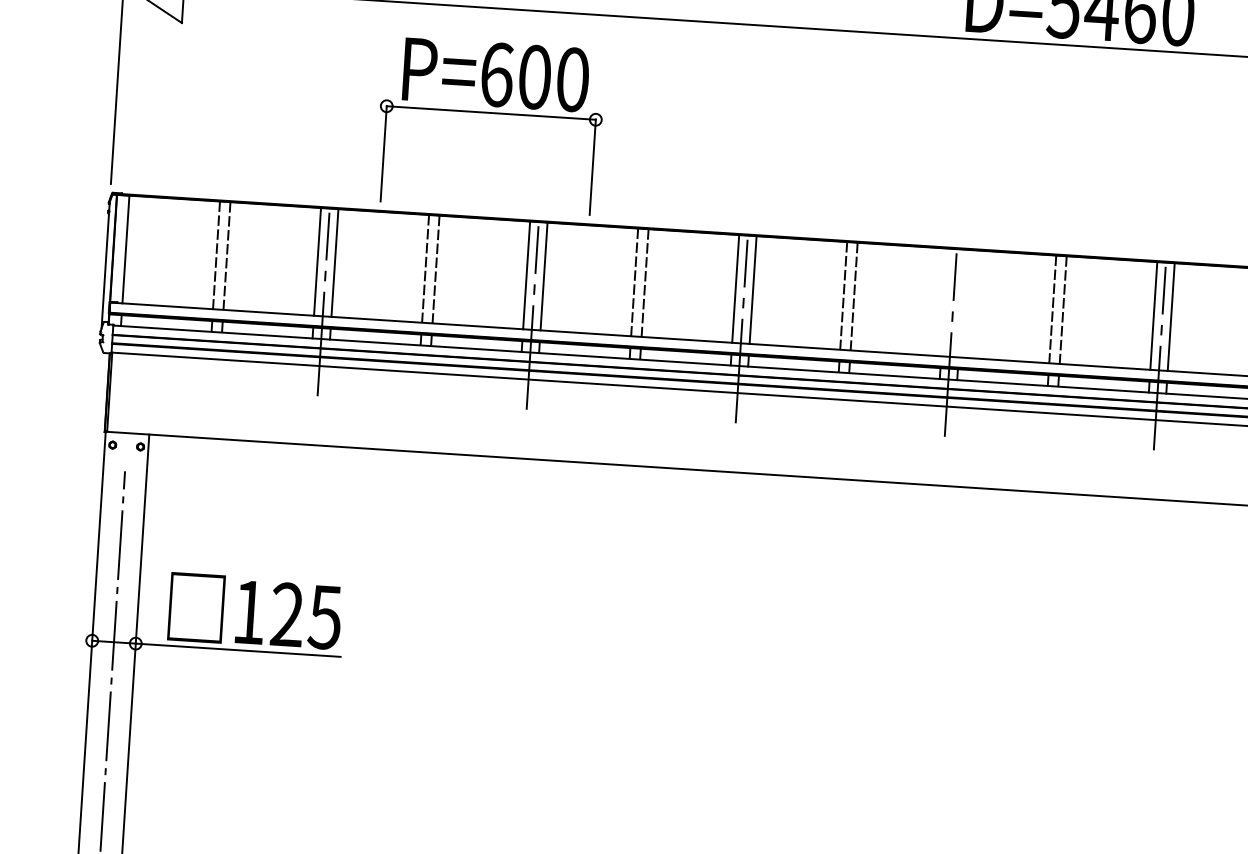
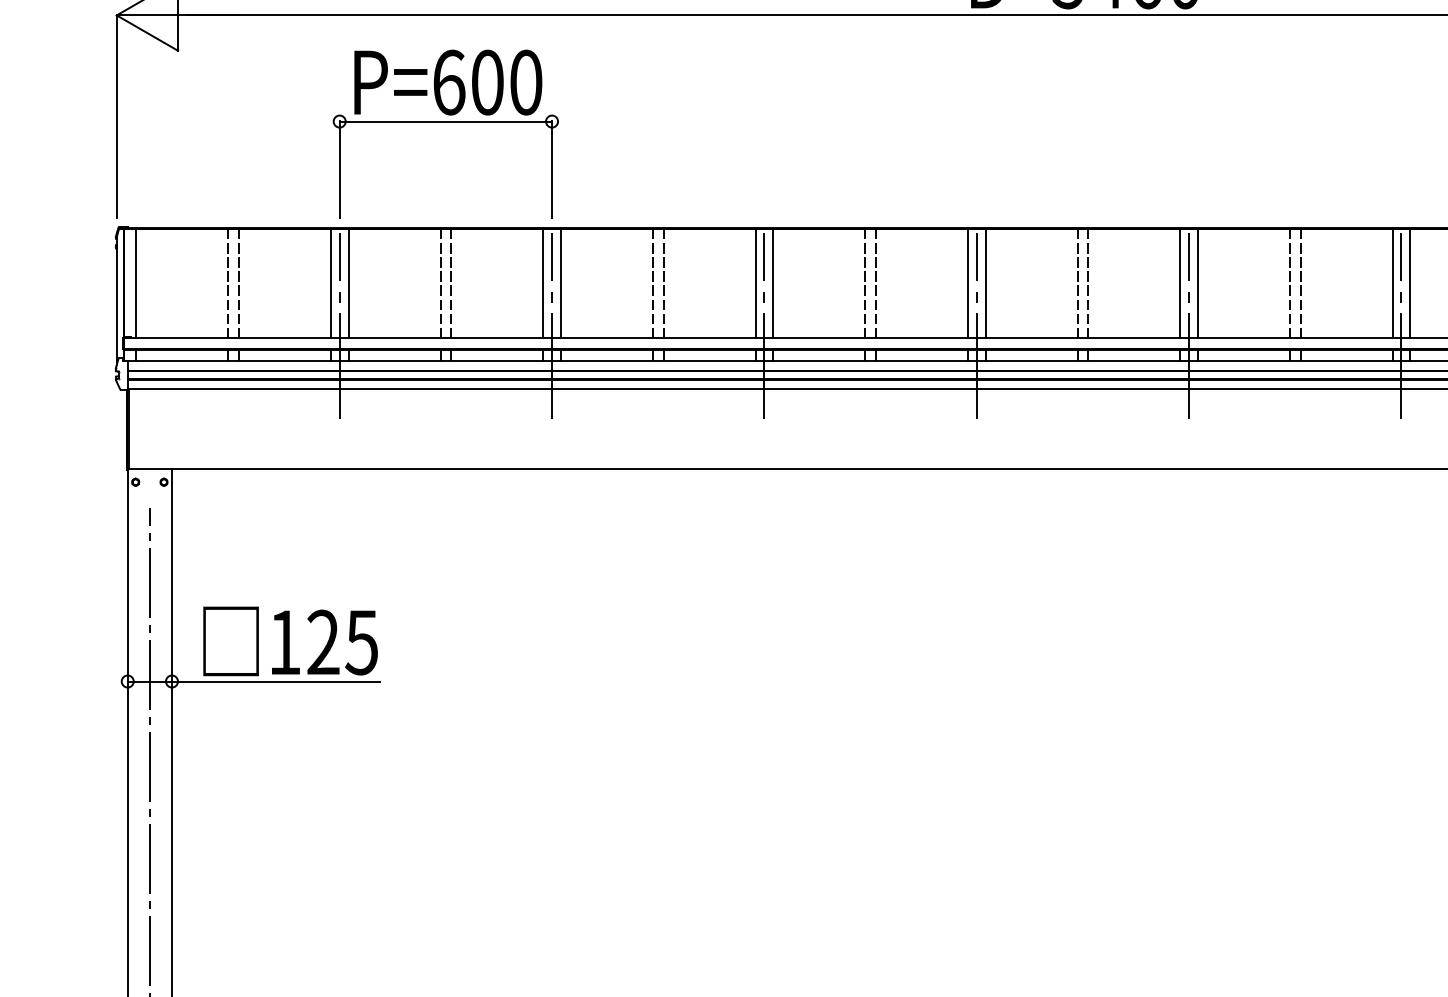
part: (490, 113) -> (445, 122), moved
line: (944, 302) -> (967, 283), added
line: (962, 303) -> (985, 283), added

